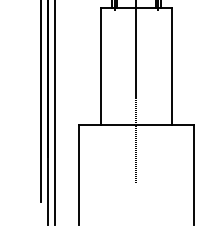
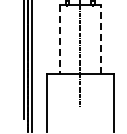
line: (171, 65) -> (100, 38), solid -> dashed
line: (101, 67) -> (59, 39), solid -> dashed

